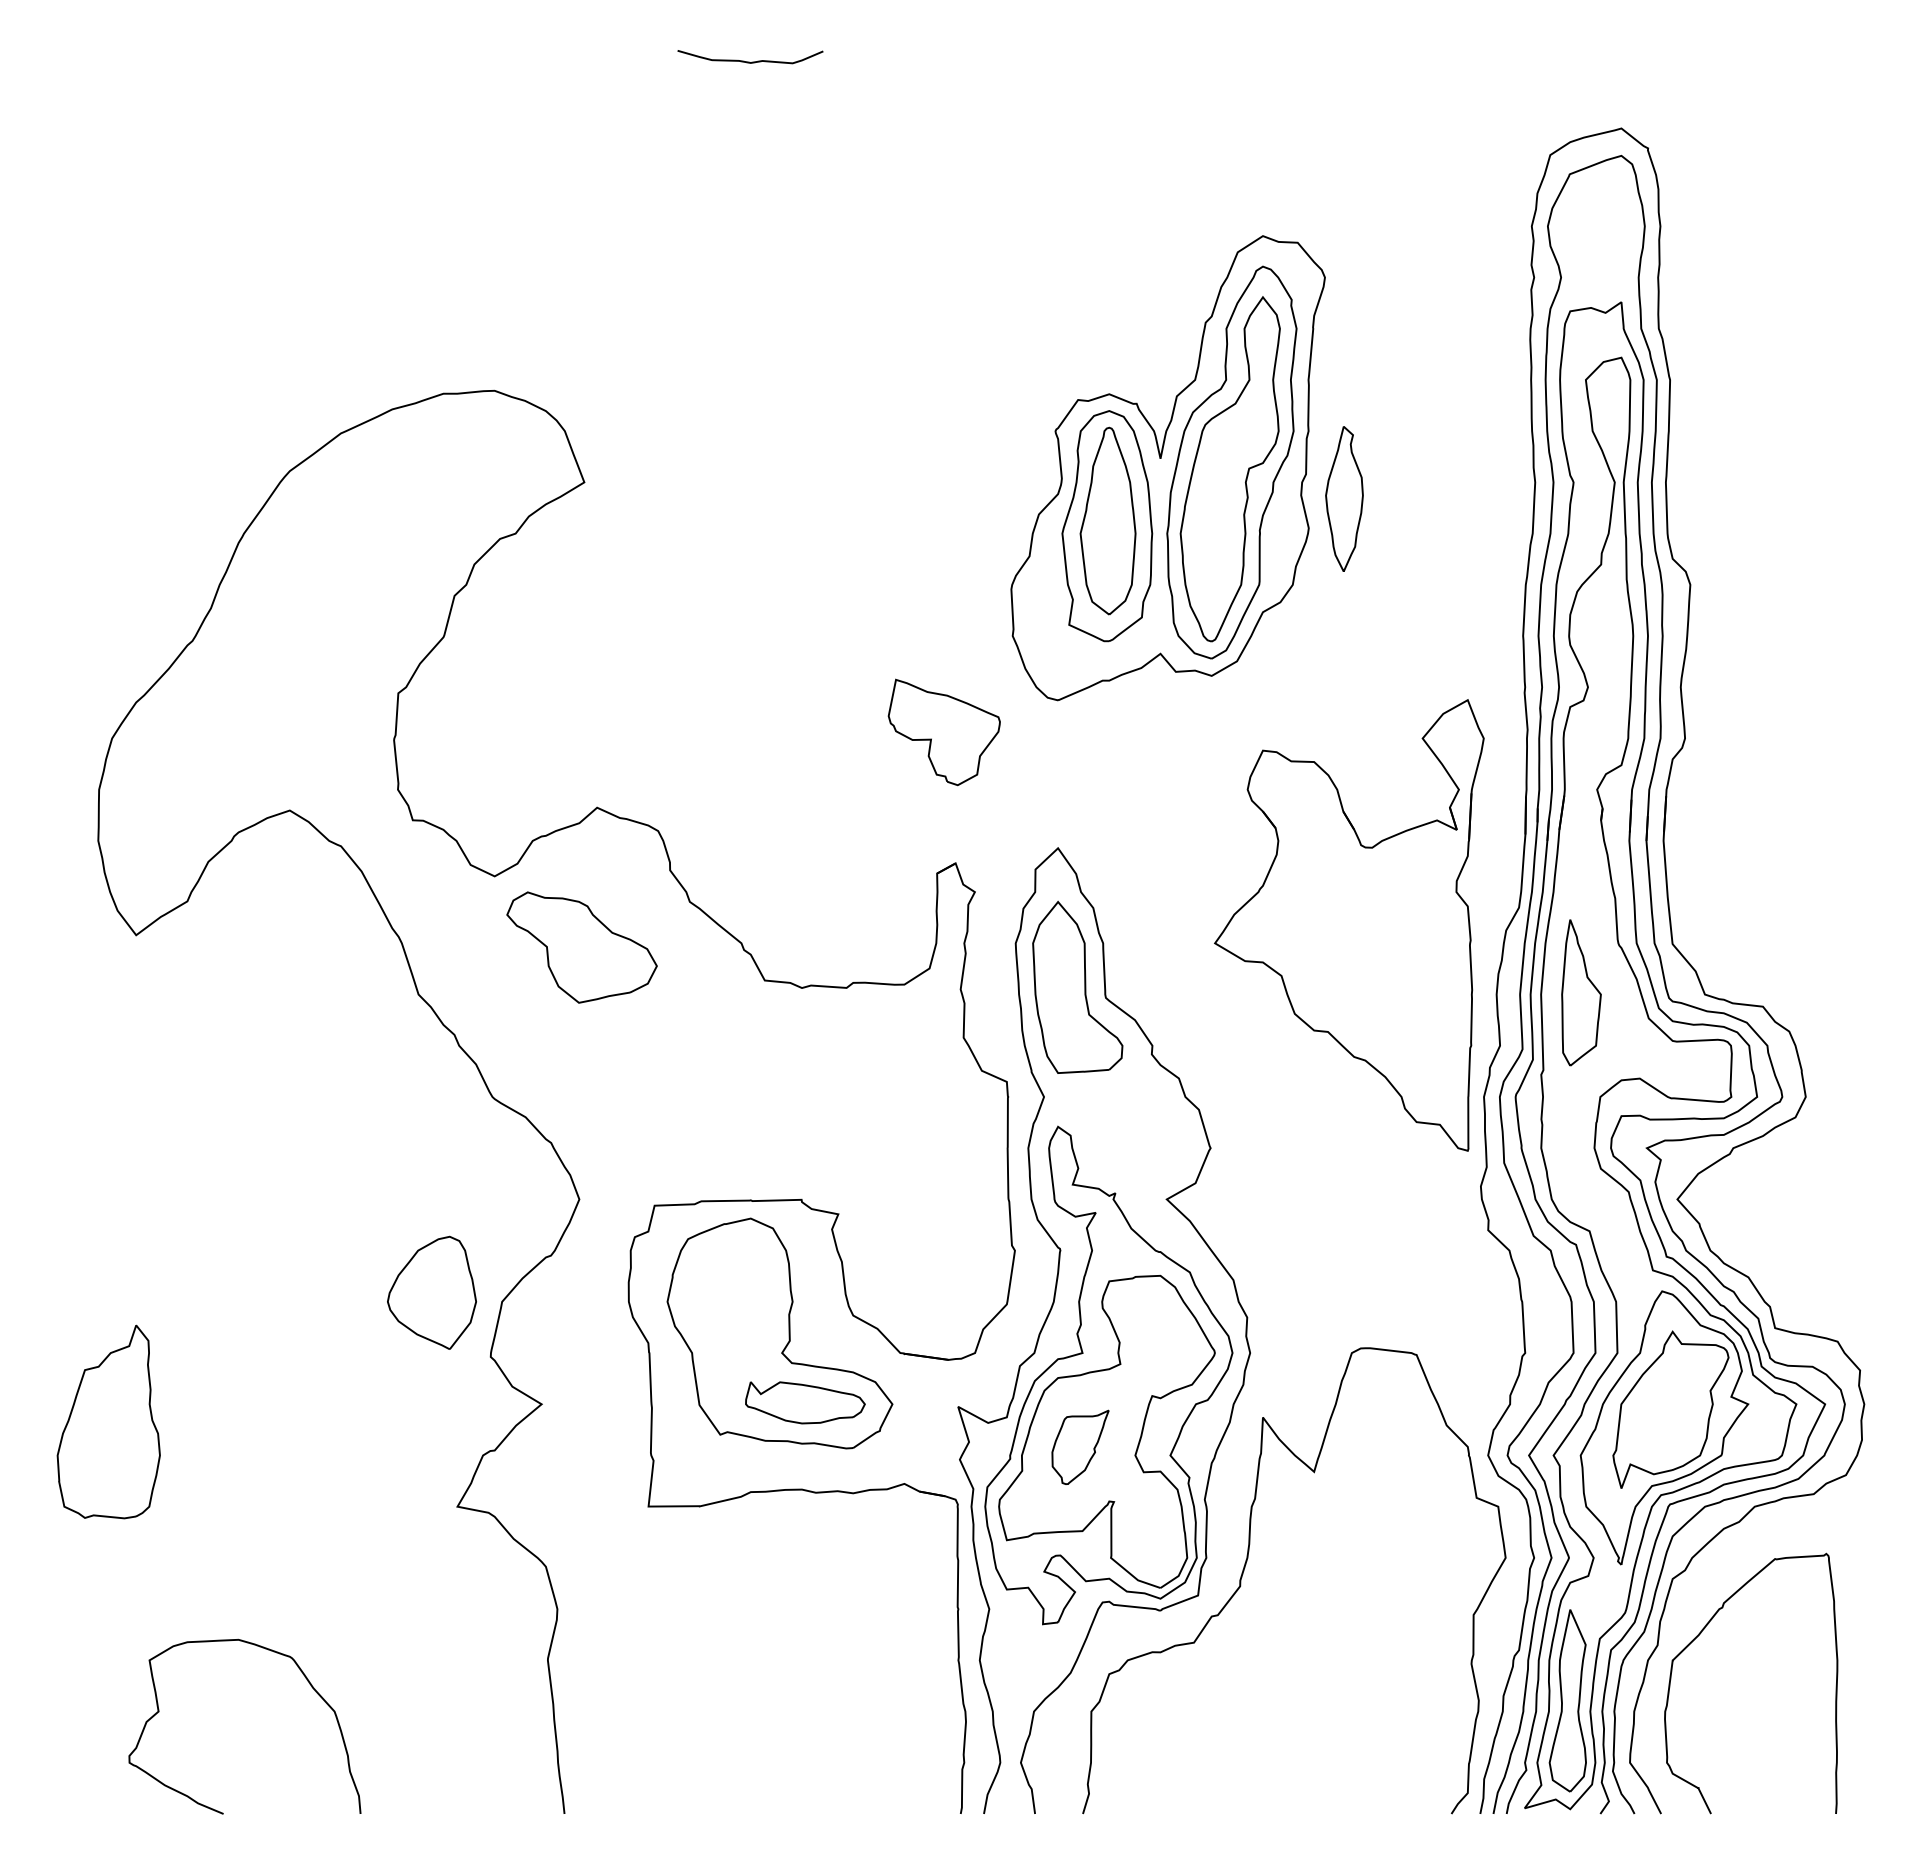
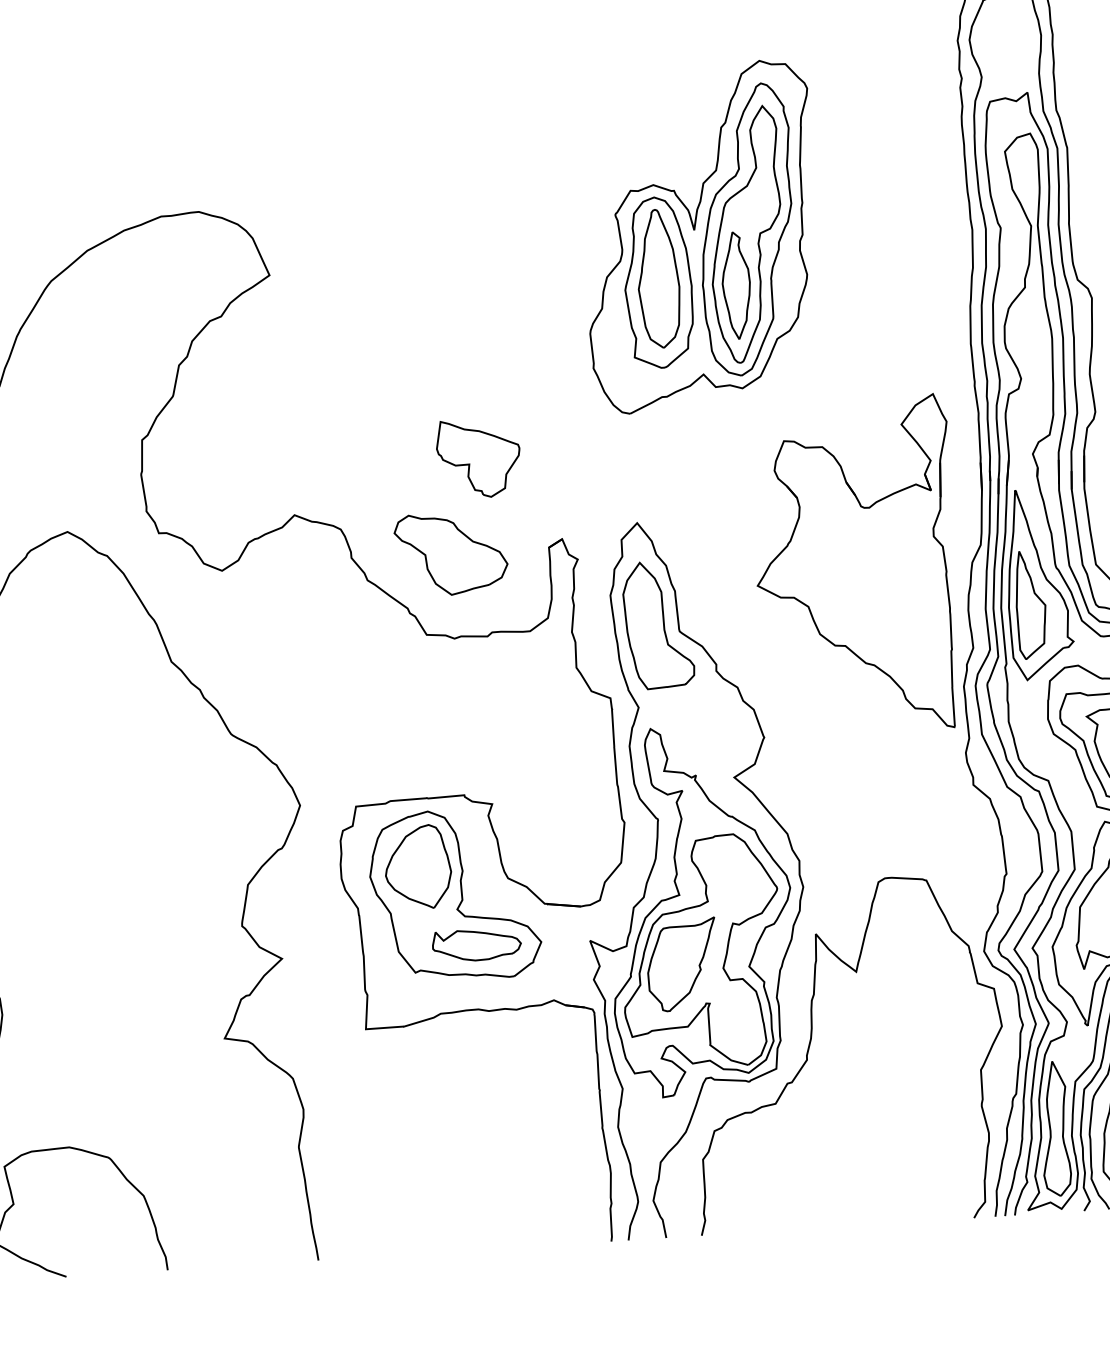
part: (1344, 498) -> (736, 285), moved
part: (943, 732) -> (478, 458), moved
part: (581, 947) -> (450, 553), moved
part: (1593, 965) -> (1038, 584), added
part: (431, 1292) -> (417, 867), moved
part: (1080, 1447) -> (682, 964), size x1.67

